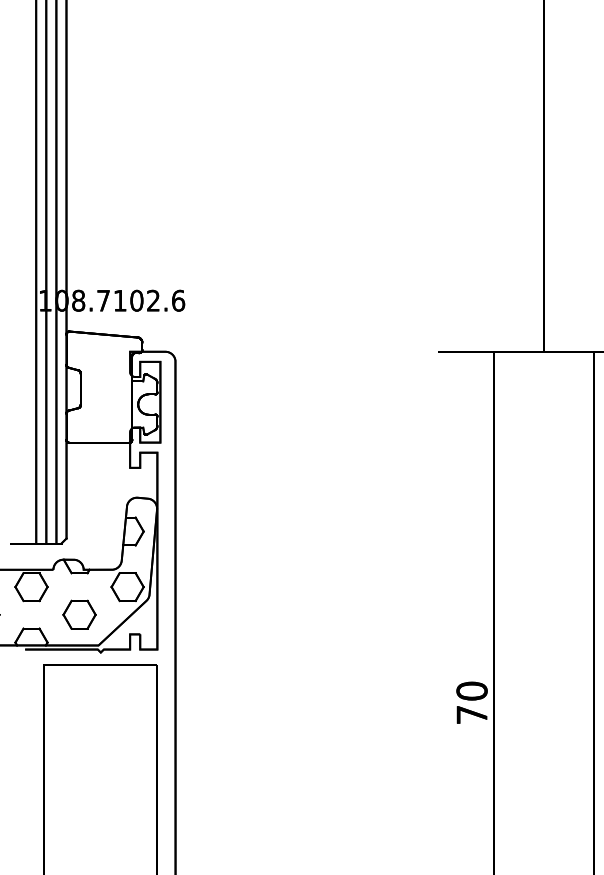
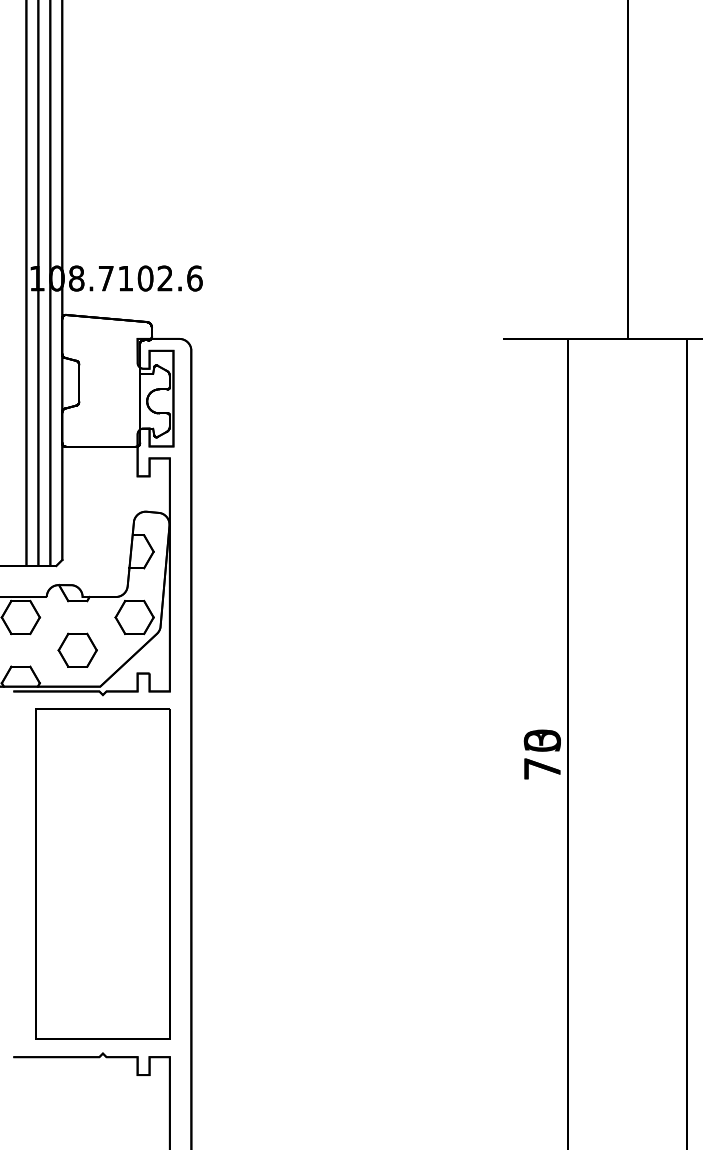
text: (472, 690) -> (542, 740), 70 -> 73

